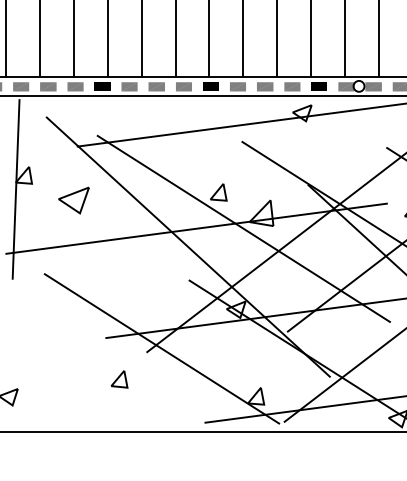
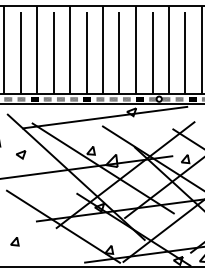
part: (75, 200) -> (21, 154), size x0.62
part: (118, 379) -> (14, 241), moved

